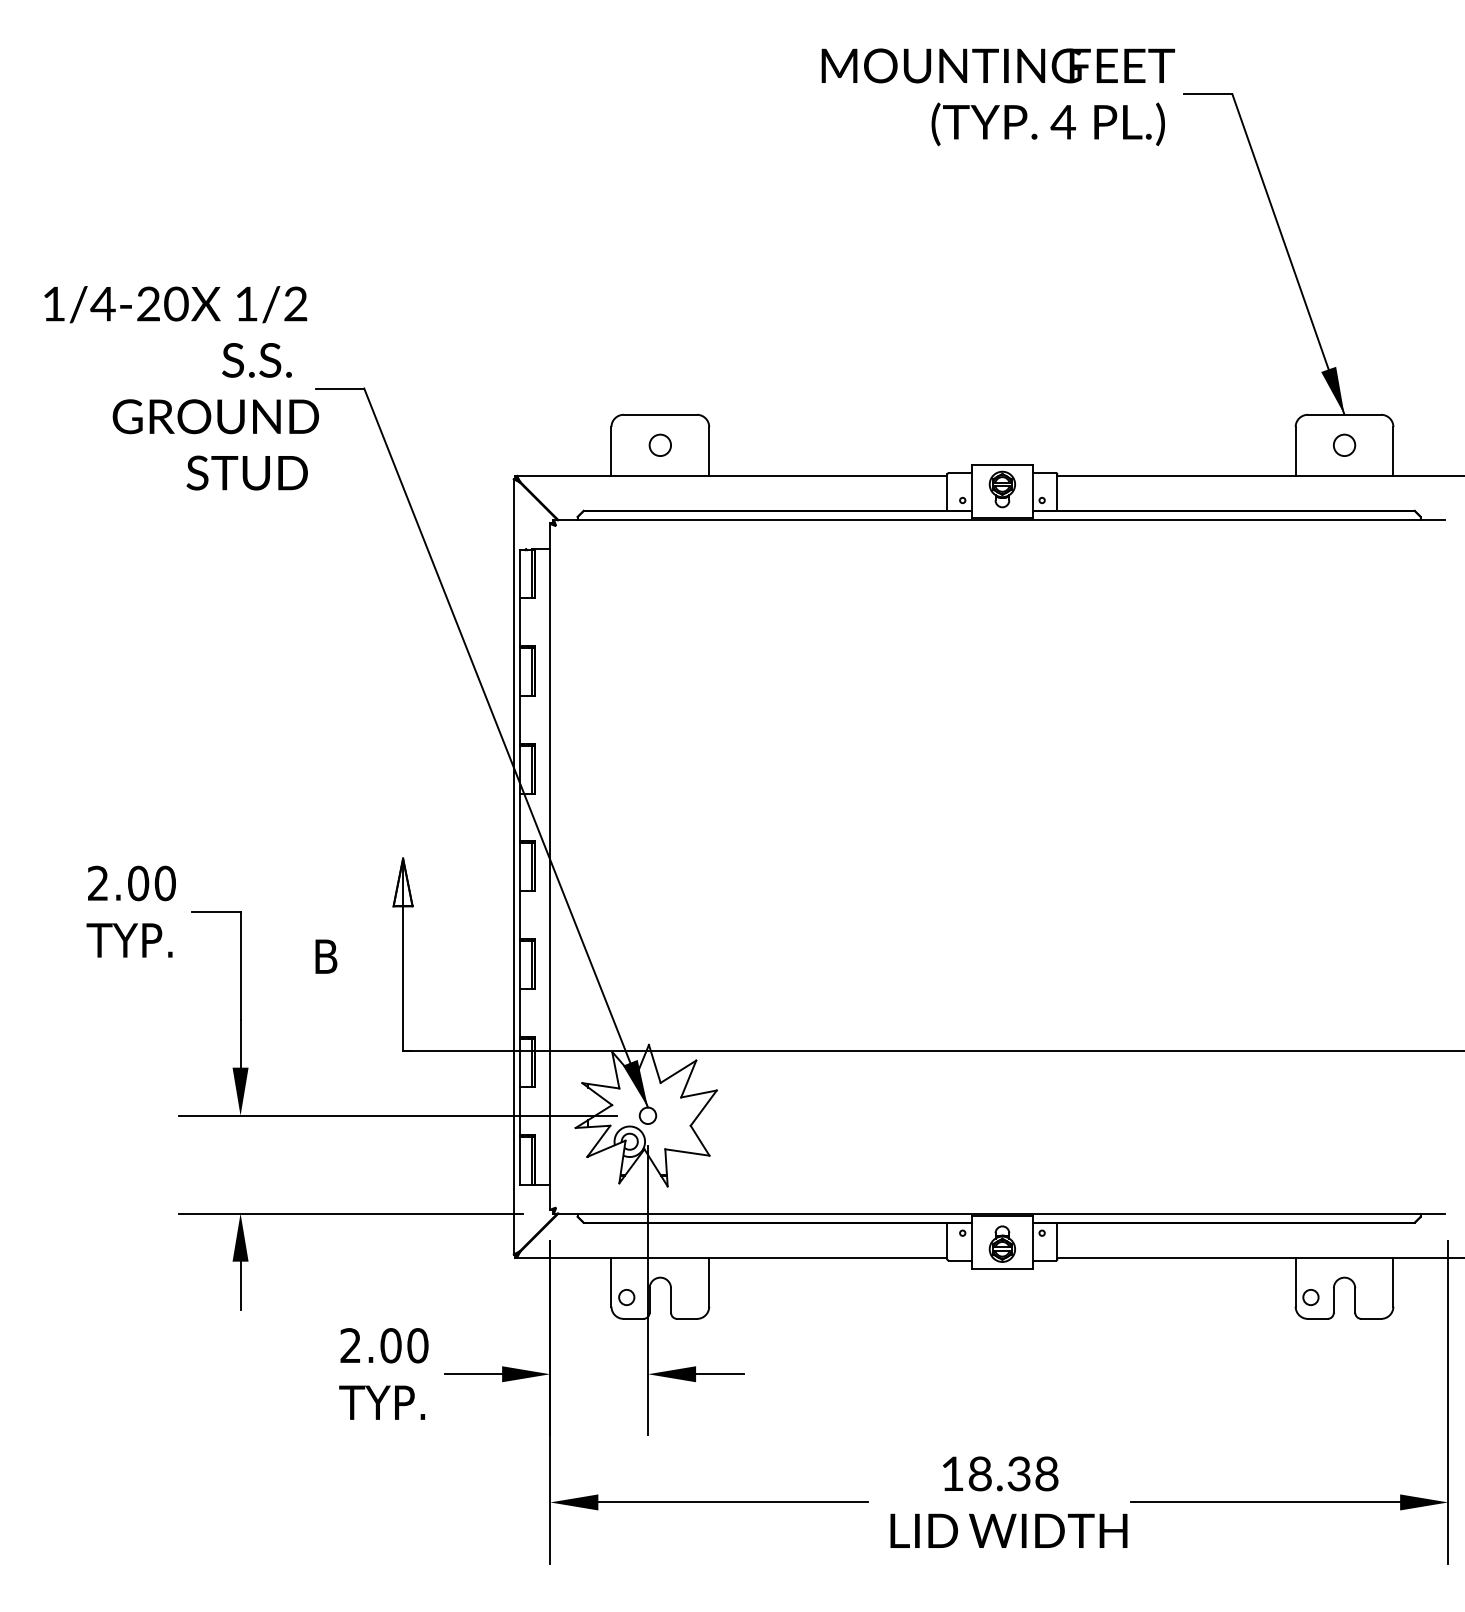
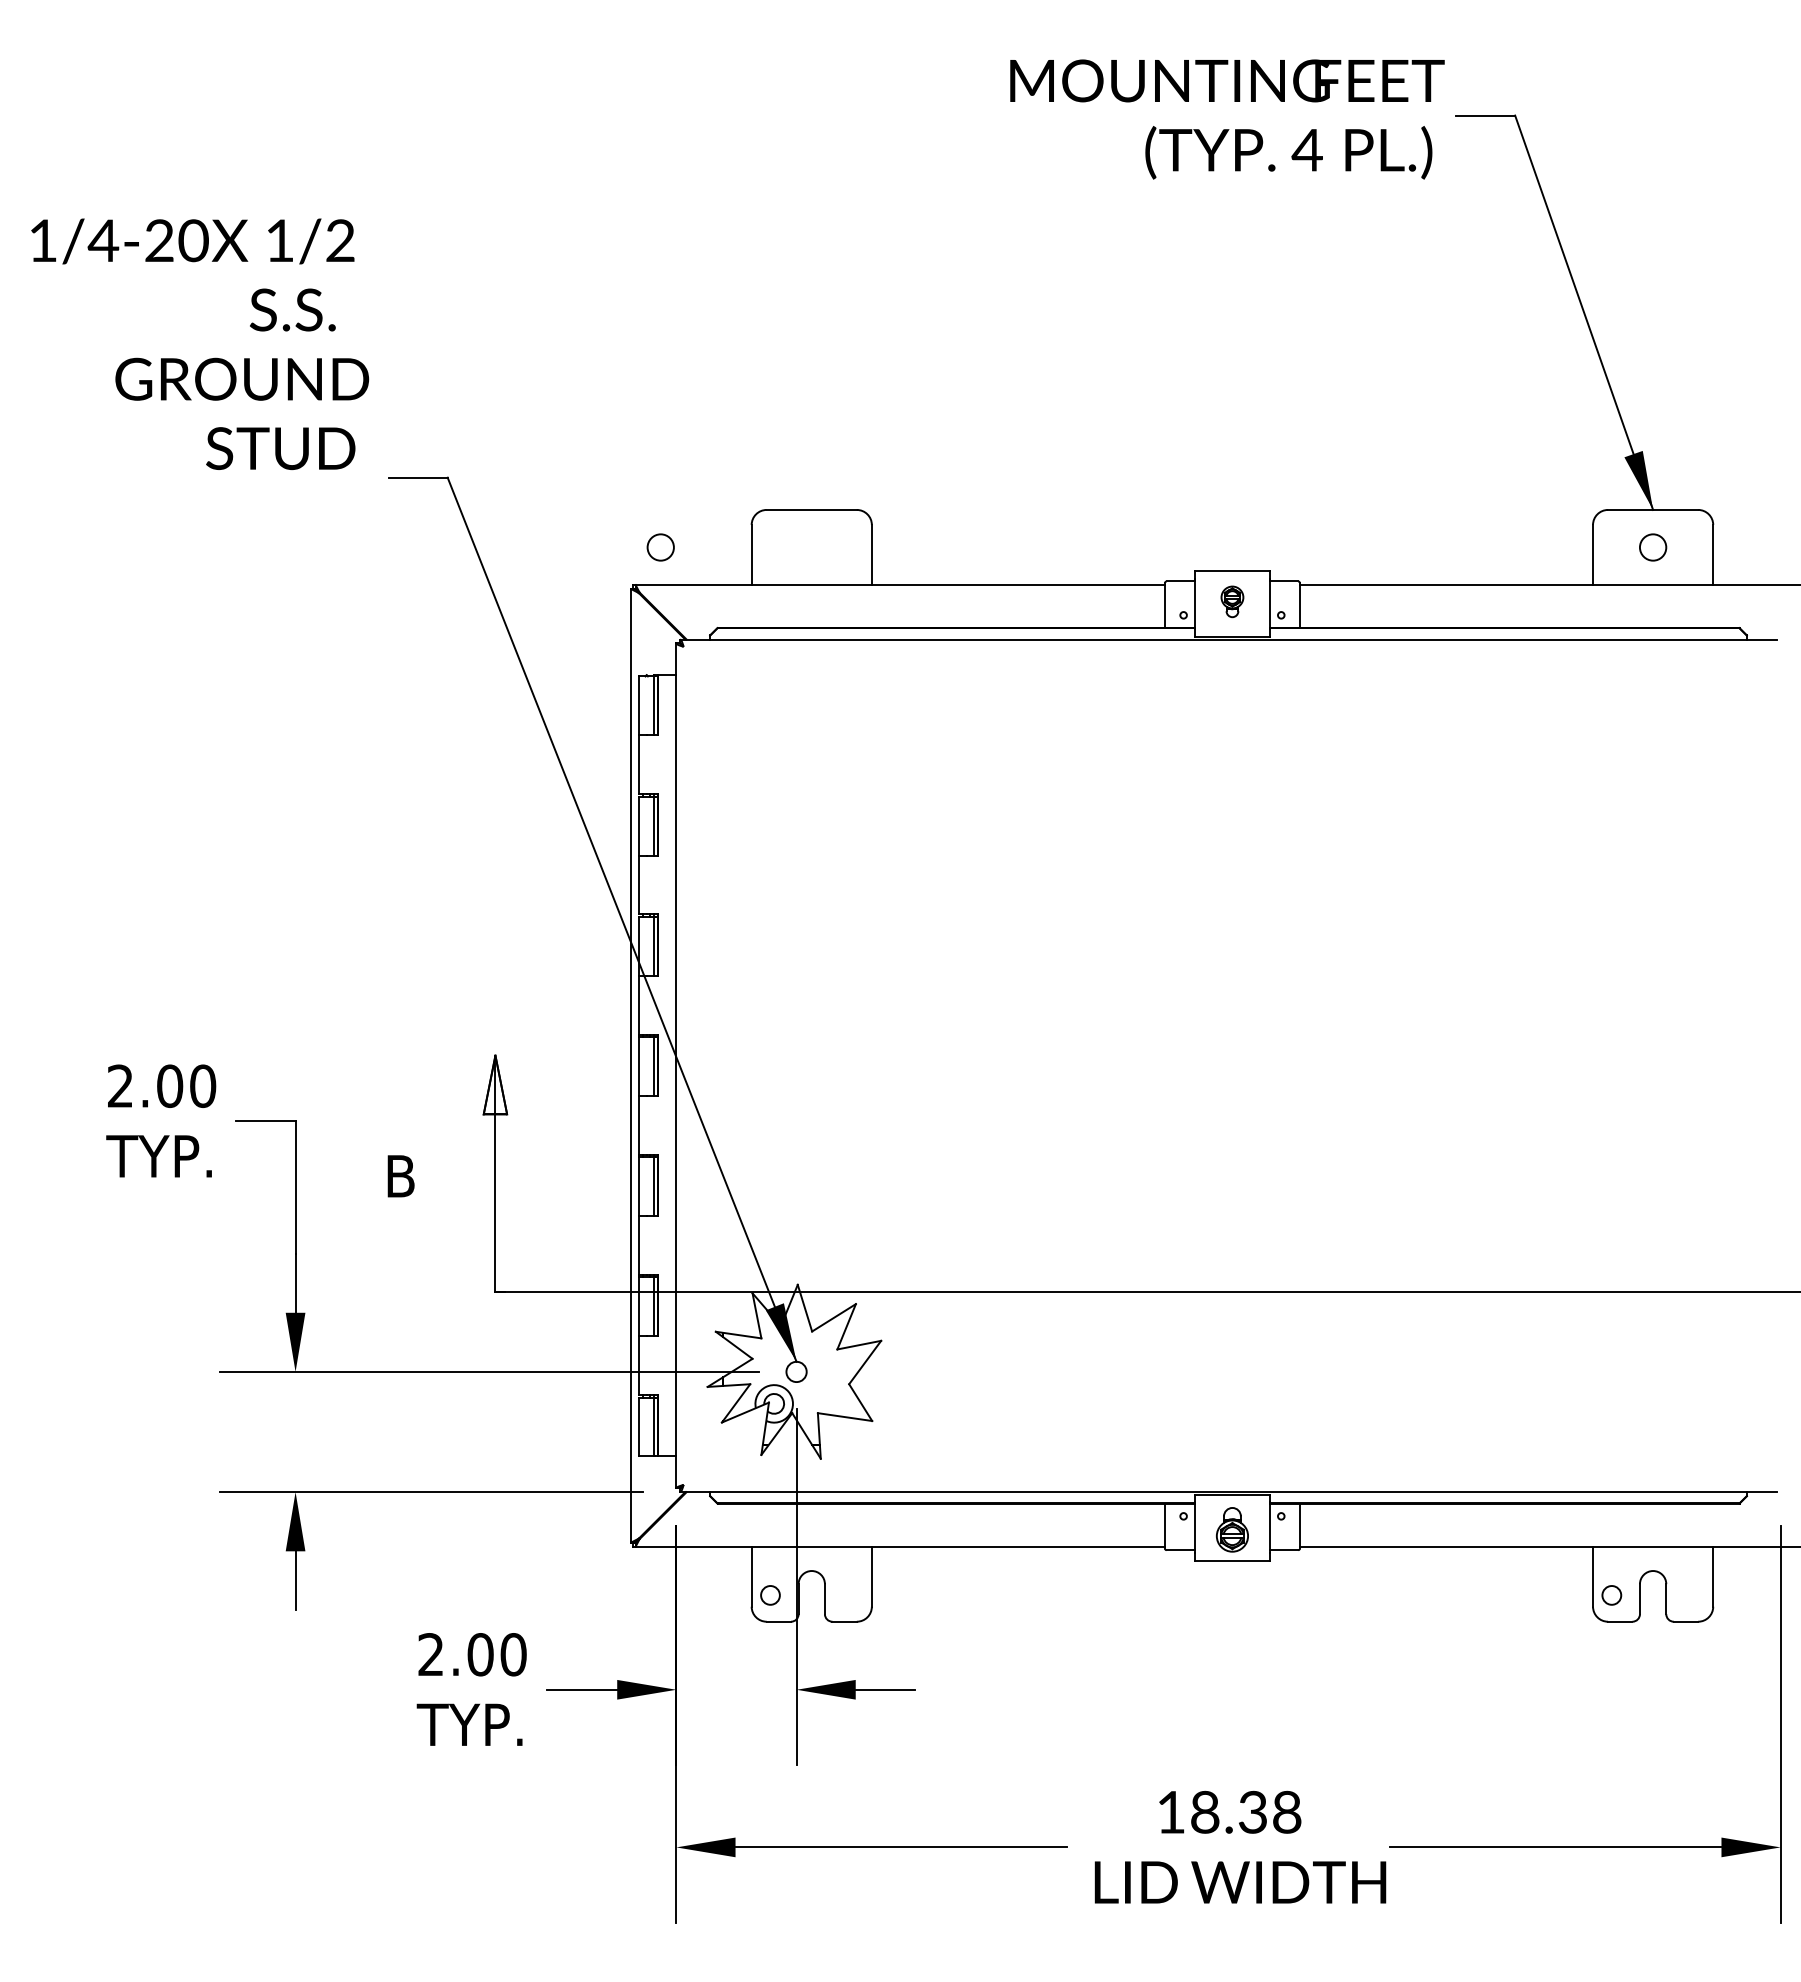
text: (181, 387) -> (200, 343), moved
circle: (660, 445) -> (660, 547), moved
part: (1002, 489) -> (1232, 601), size x0.7

